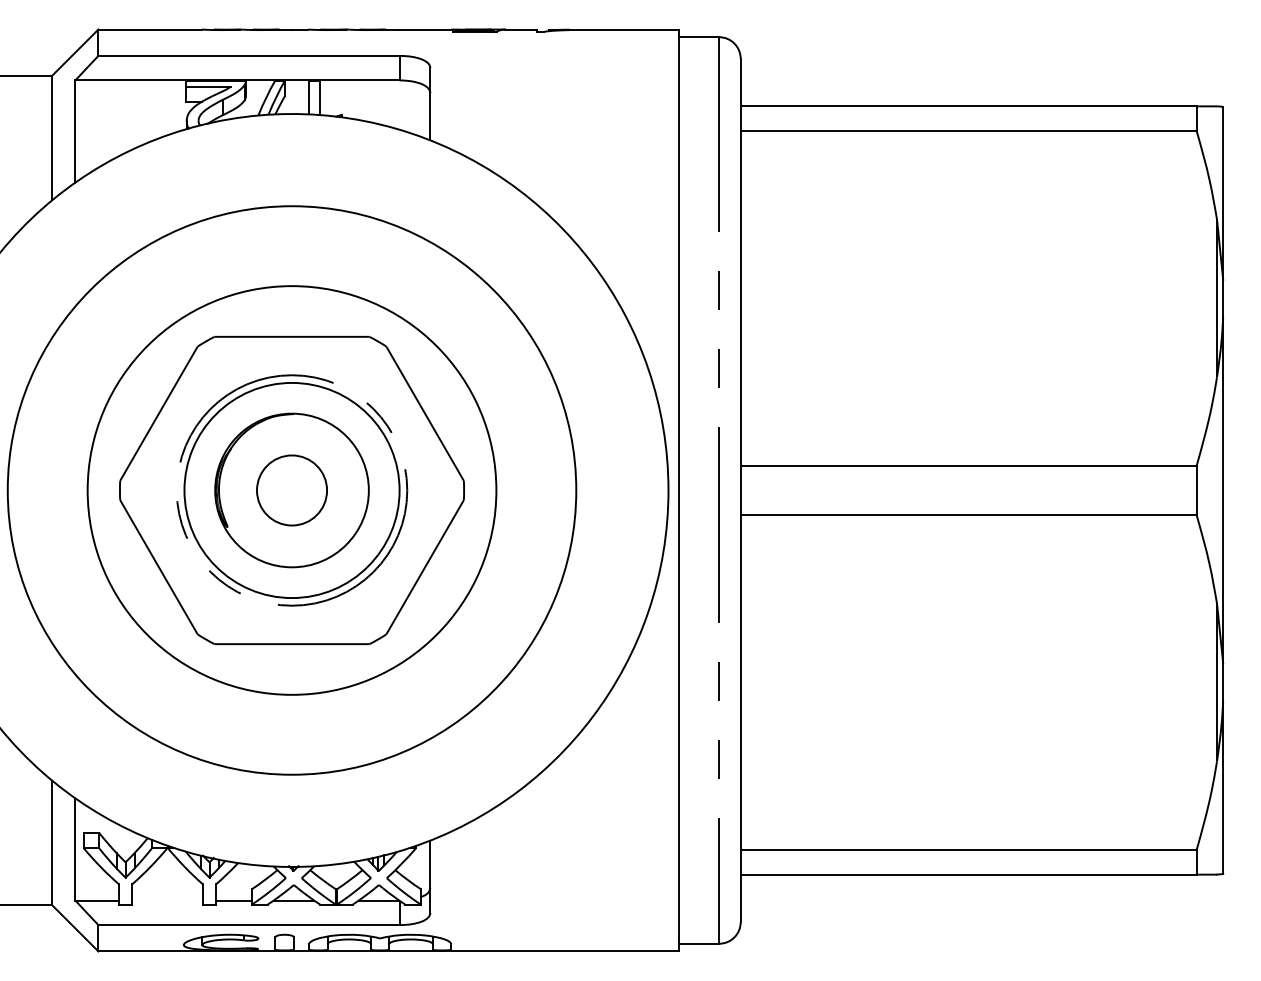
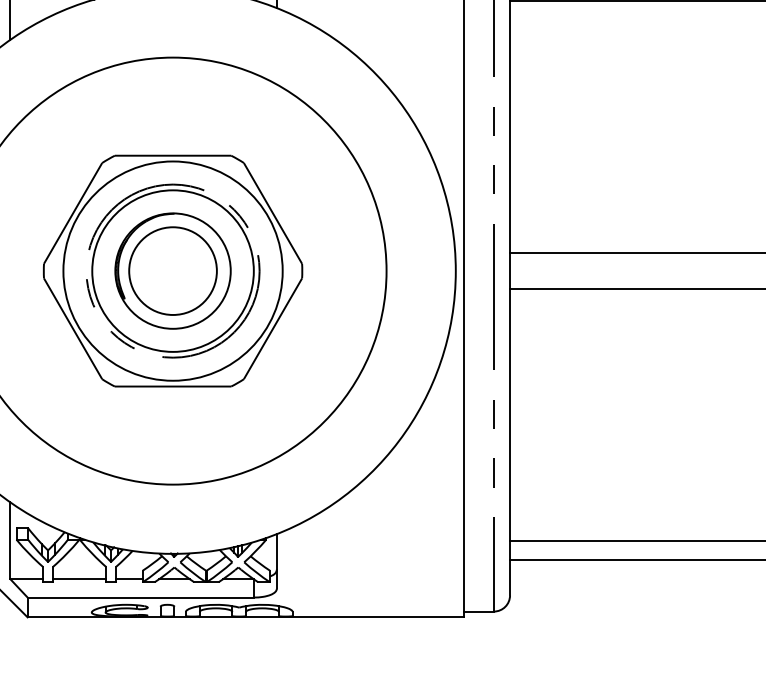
circle: (291, 490) -> (172, 271), size x1.67
circle: (292, 490) -> (173, 271), size x0.71
line: (167, 900) -> (79, 579), added

